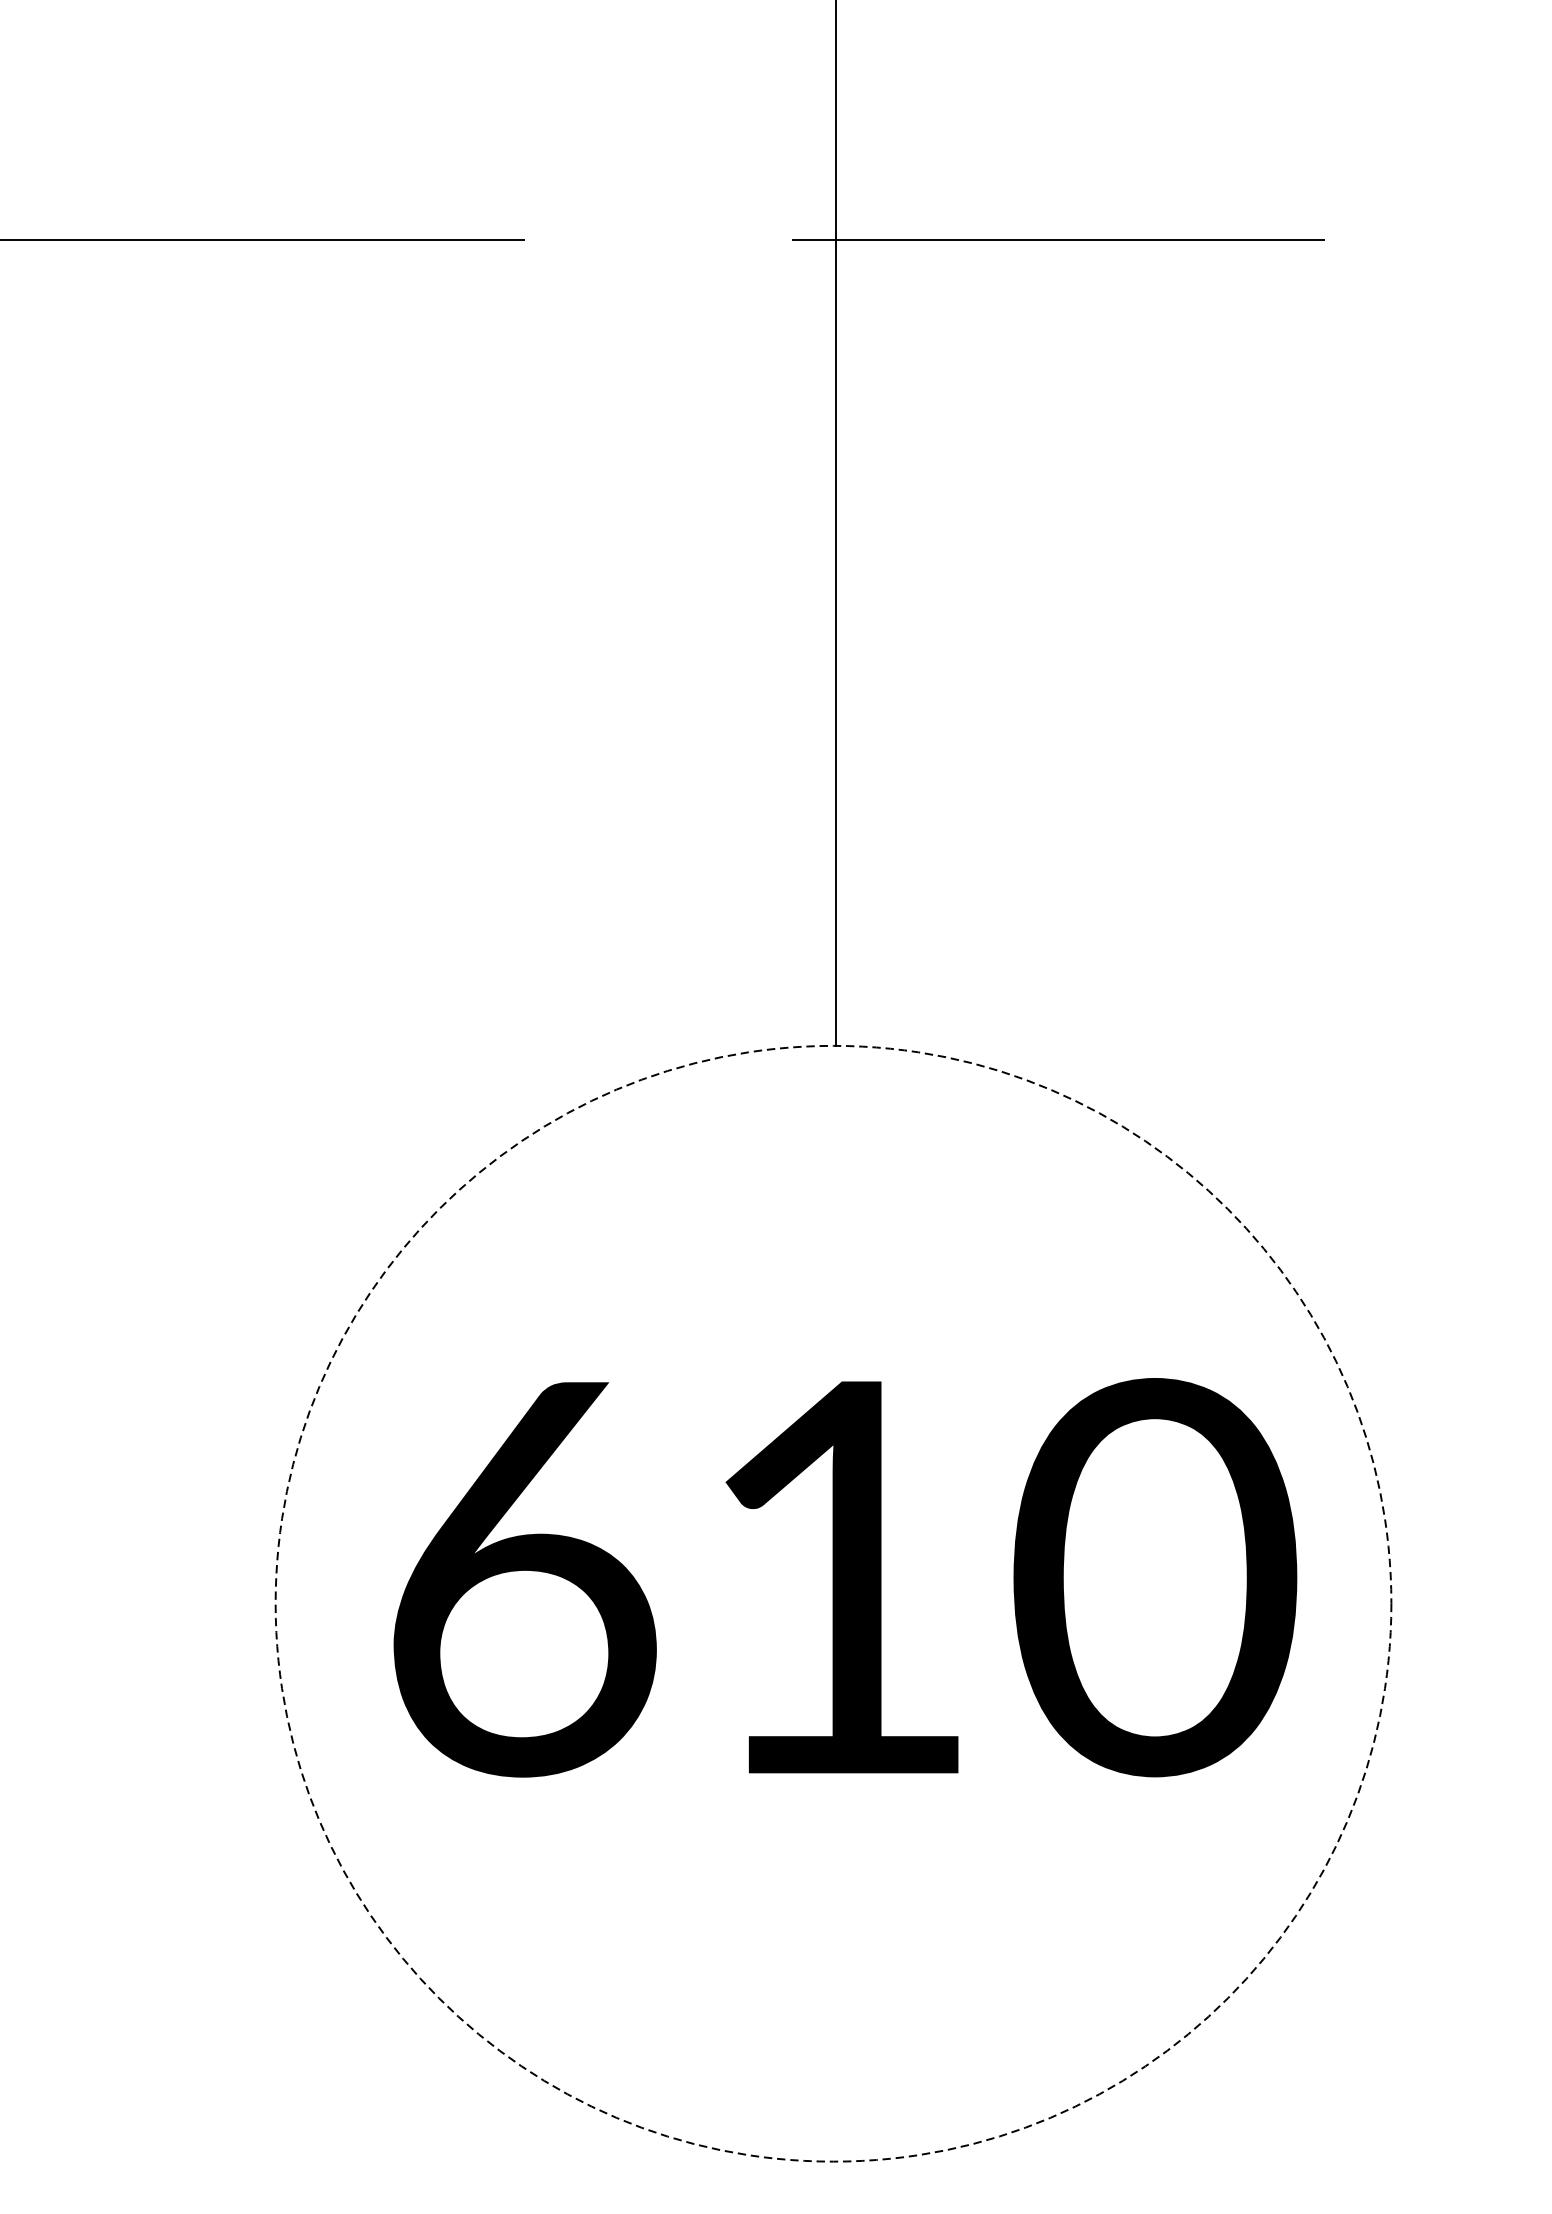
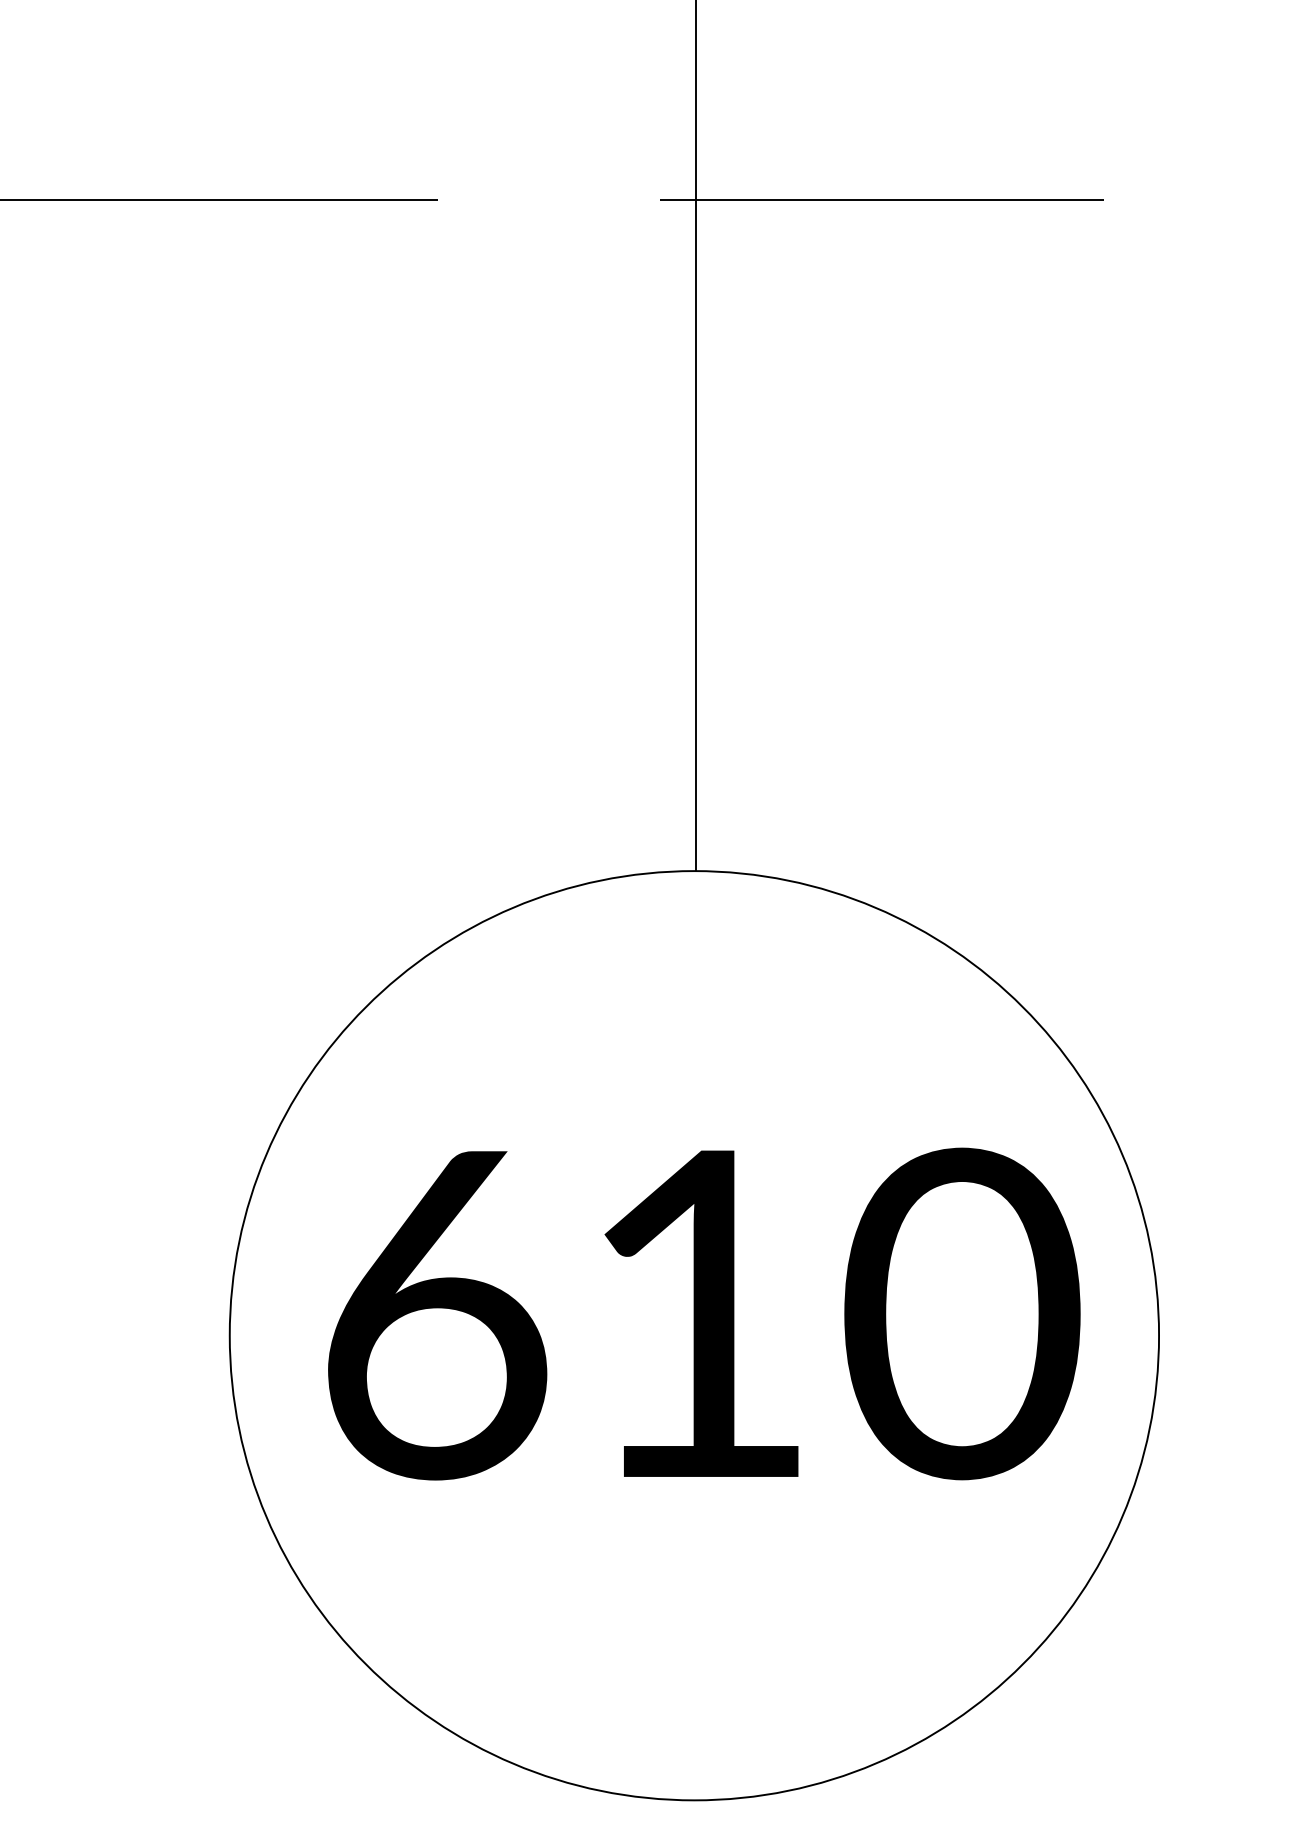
circle: (833, 1603) -> (694, 1335), dashed -> solid

